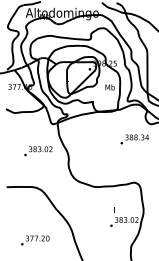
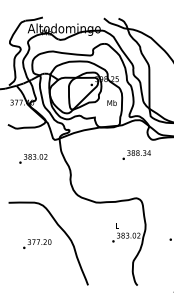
text: (38, 150) -> (33, 158), moved
text: (35, 239) -> (37, 243), moved

